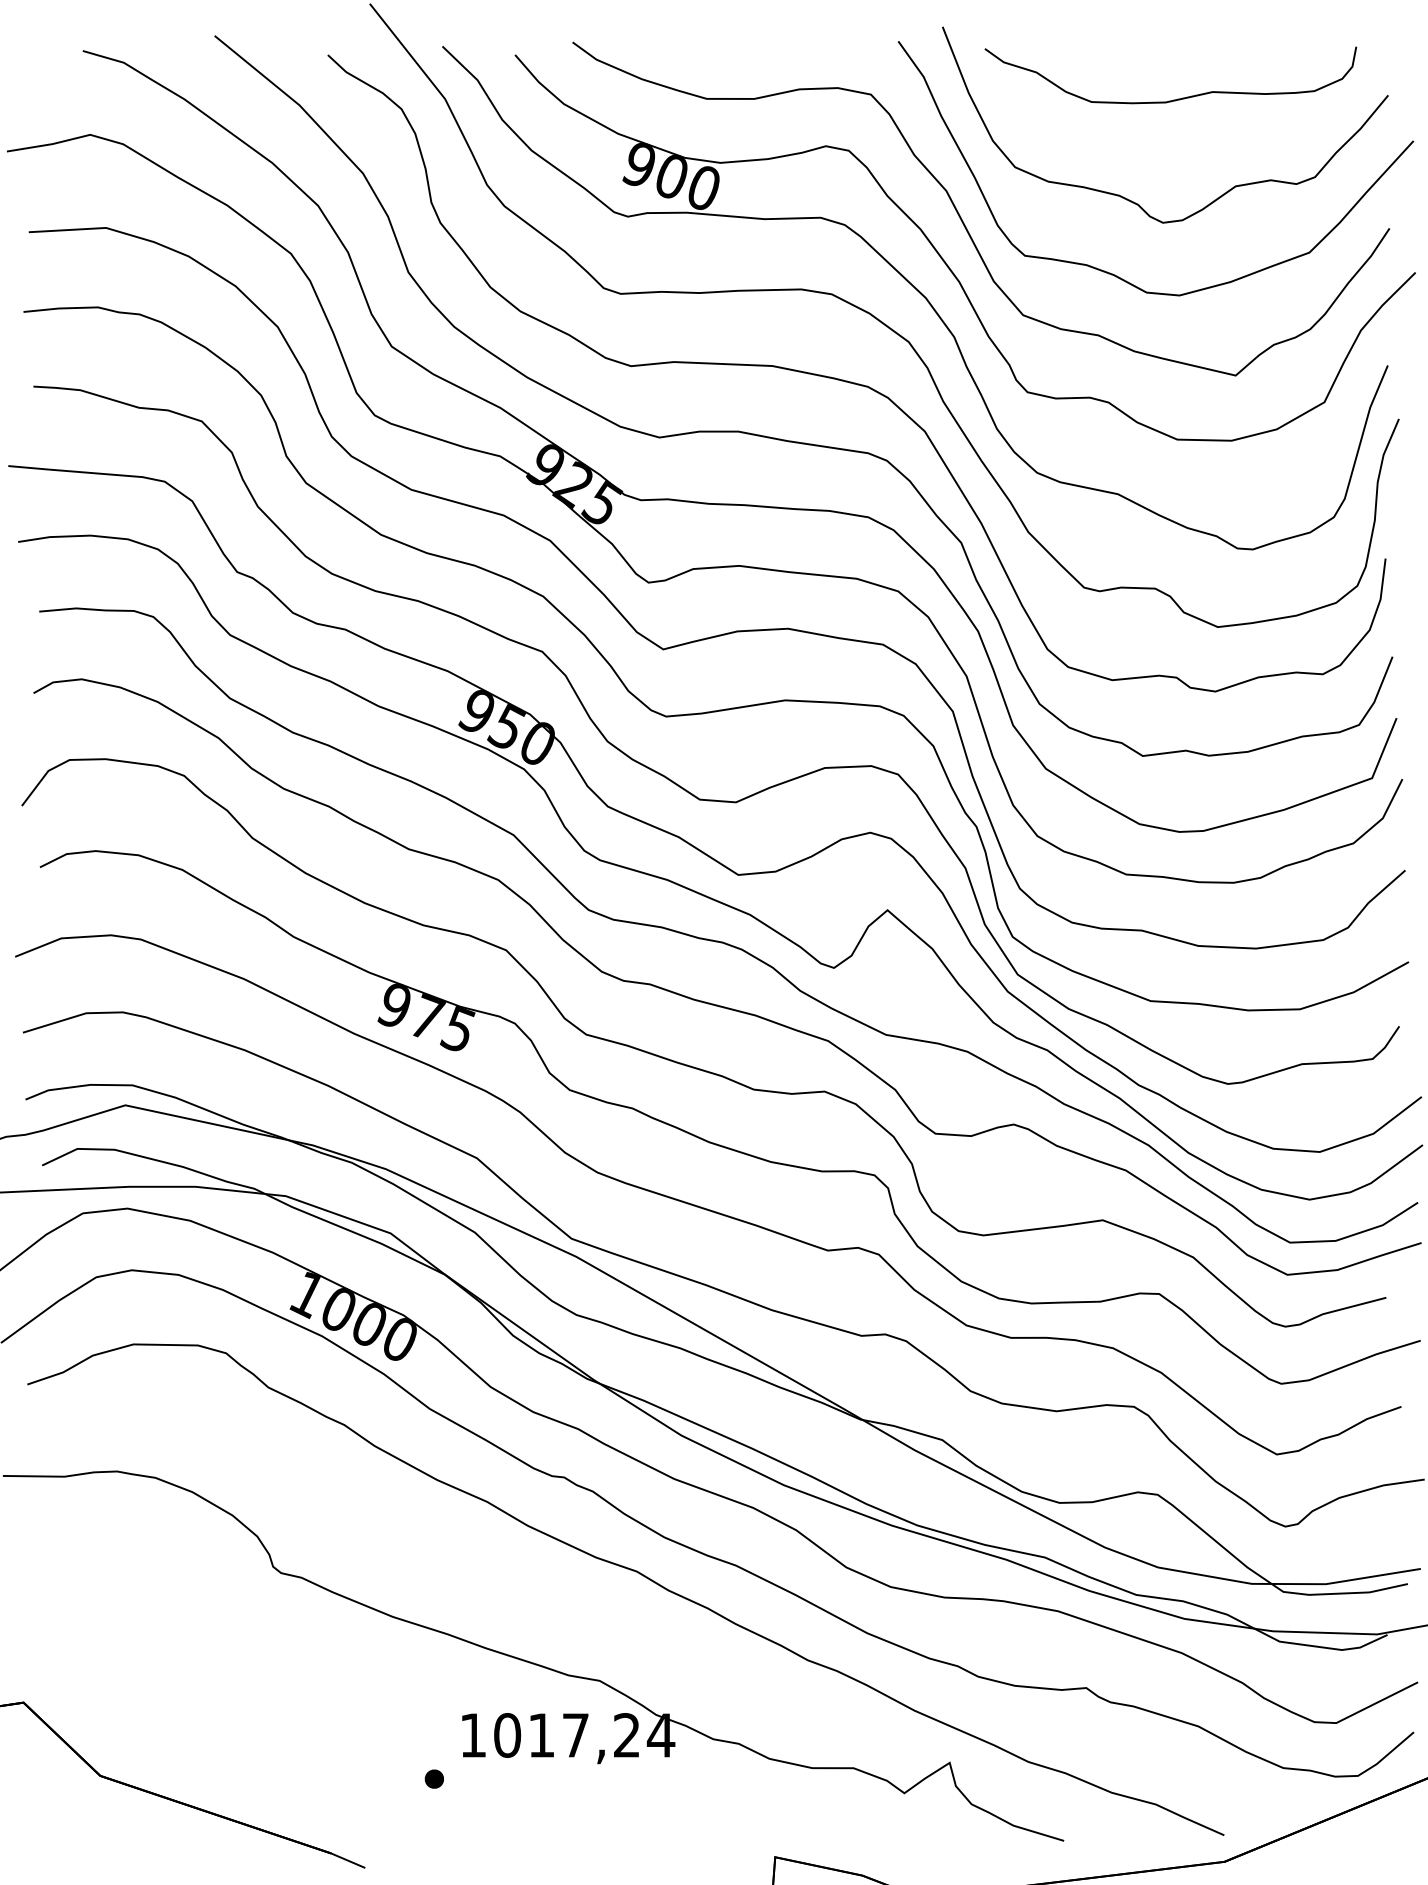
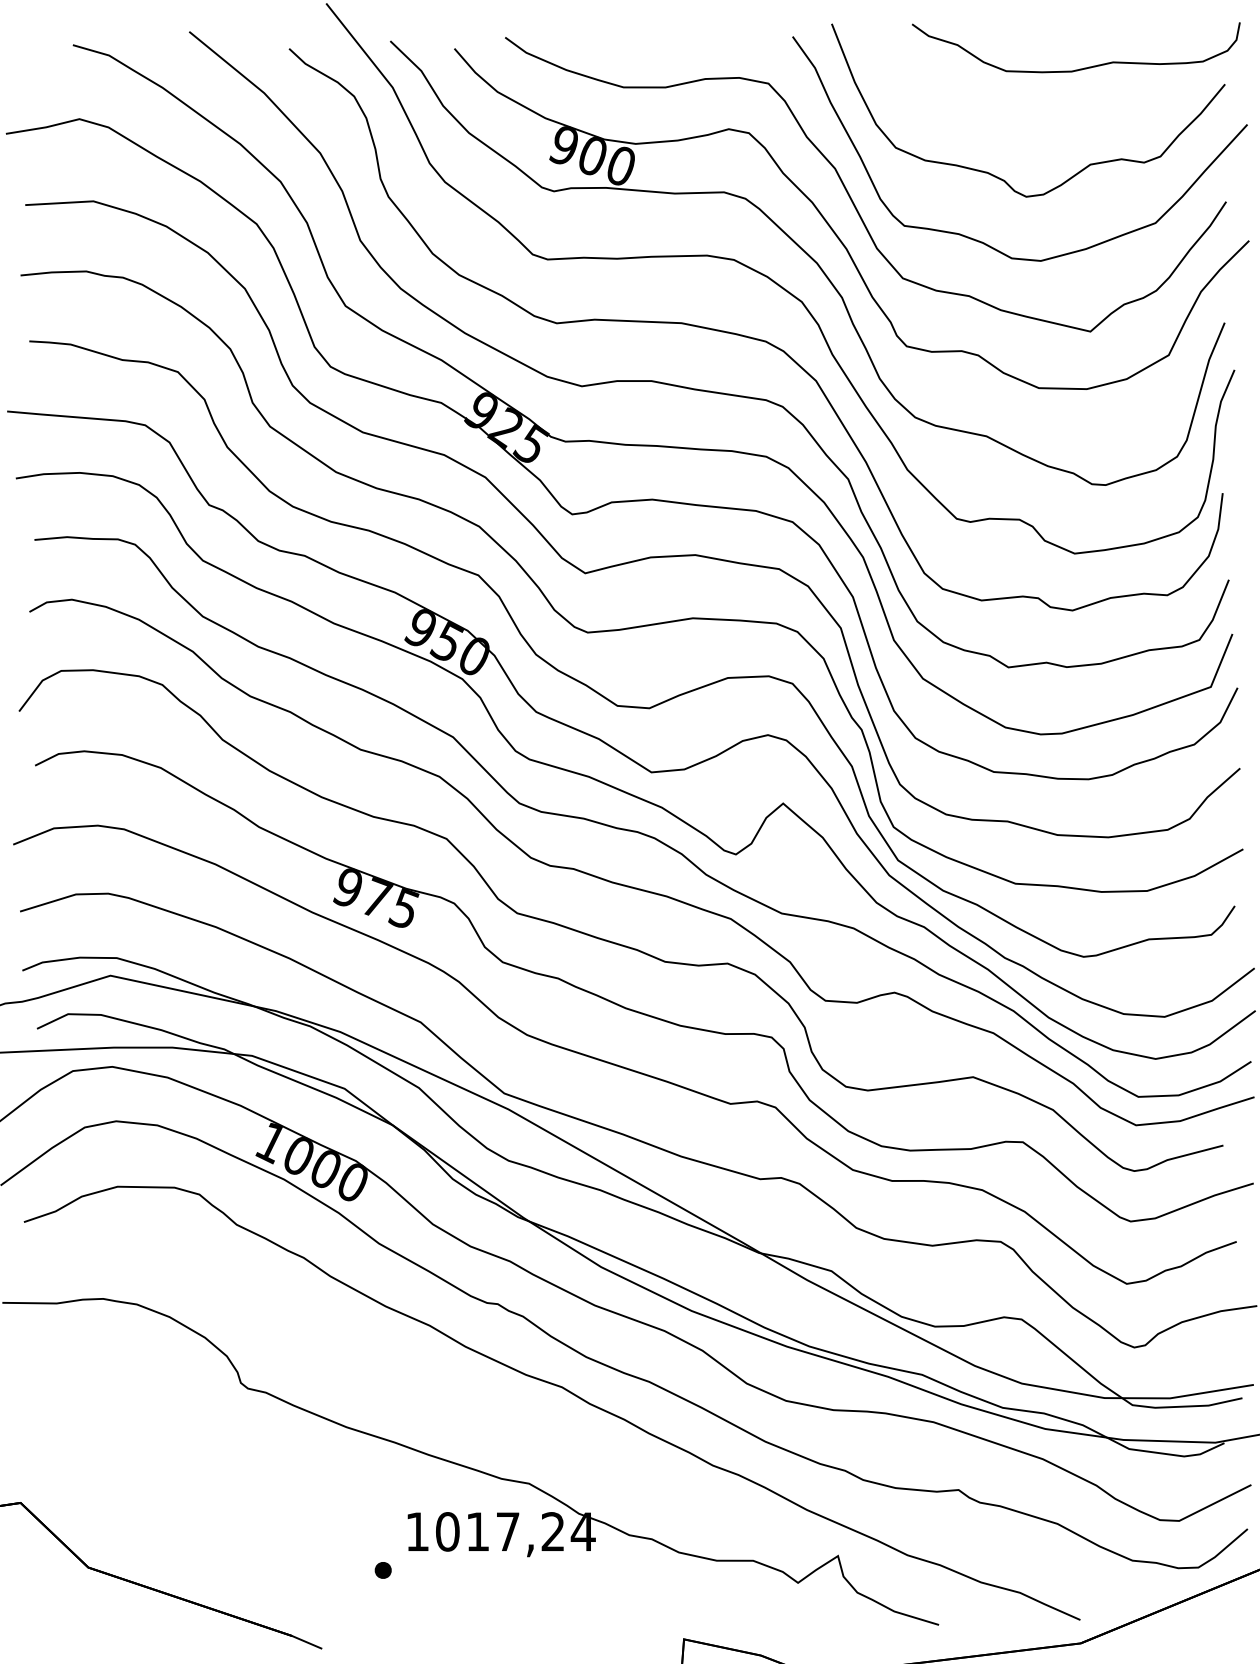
curve: (1174, 98) -> (1079, 68), moved

